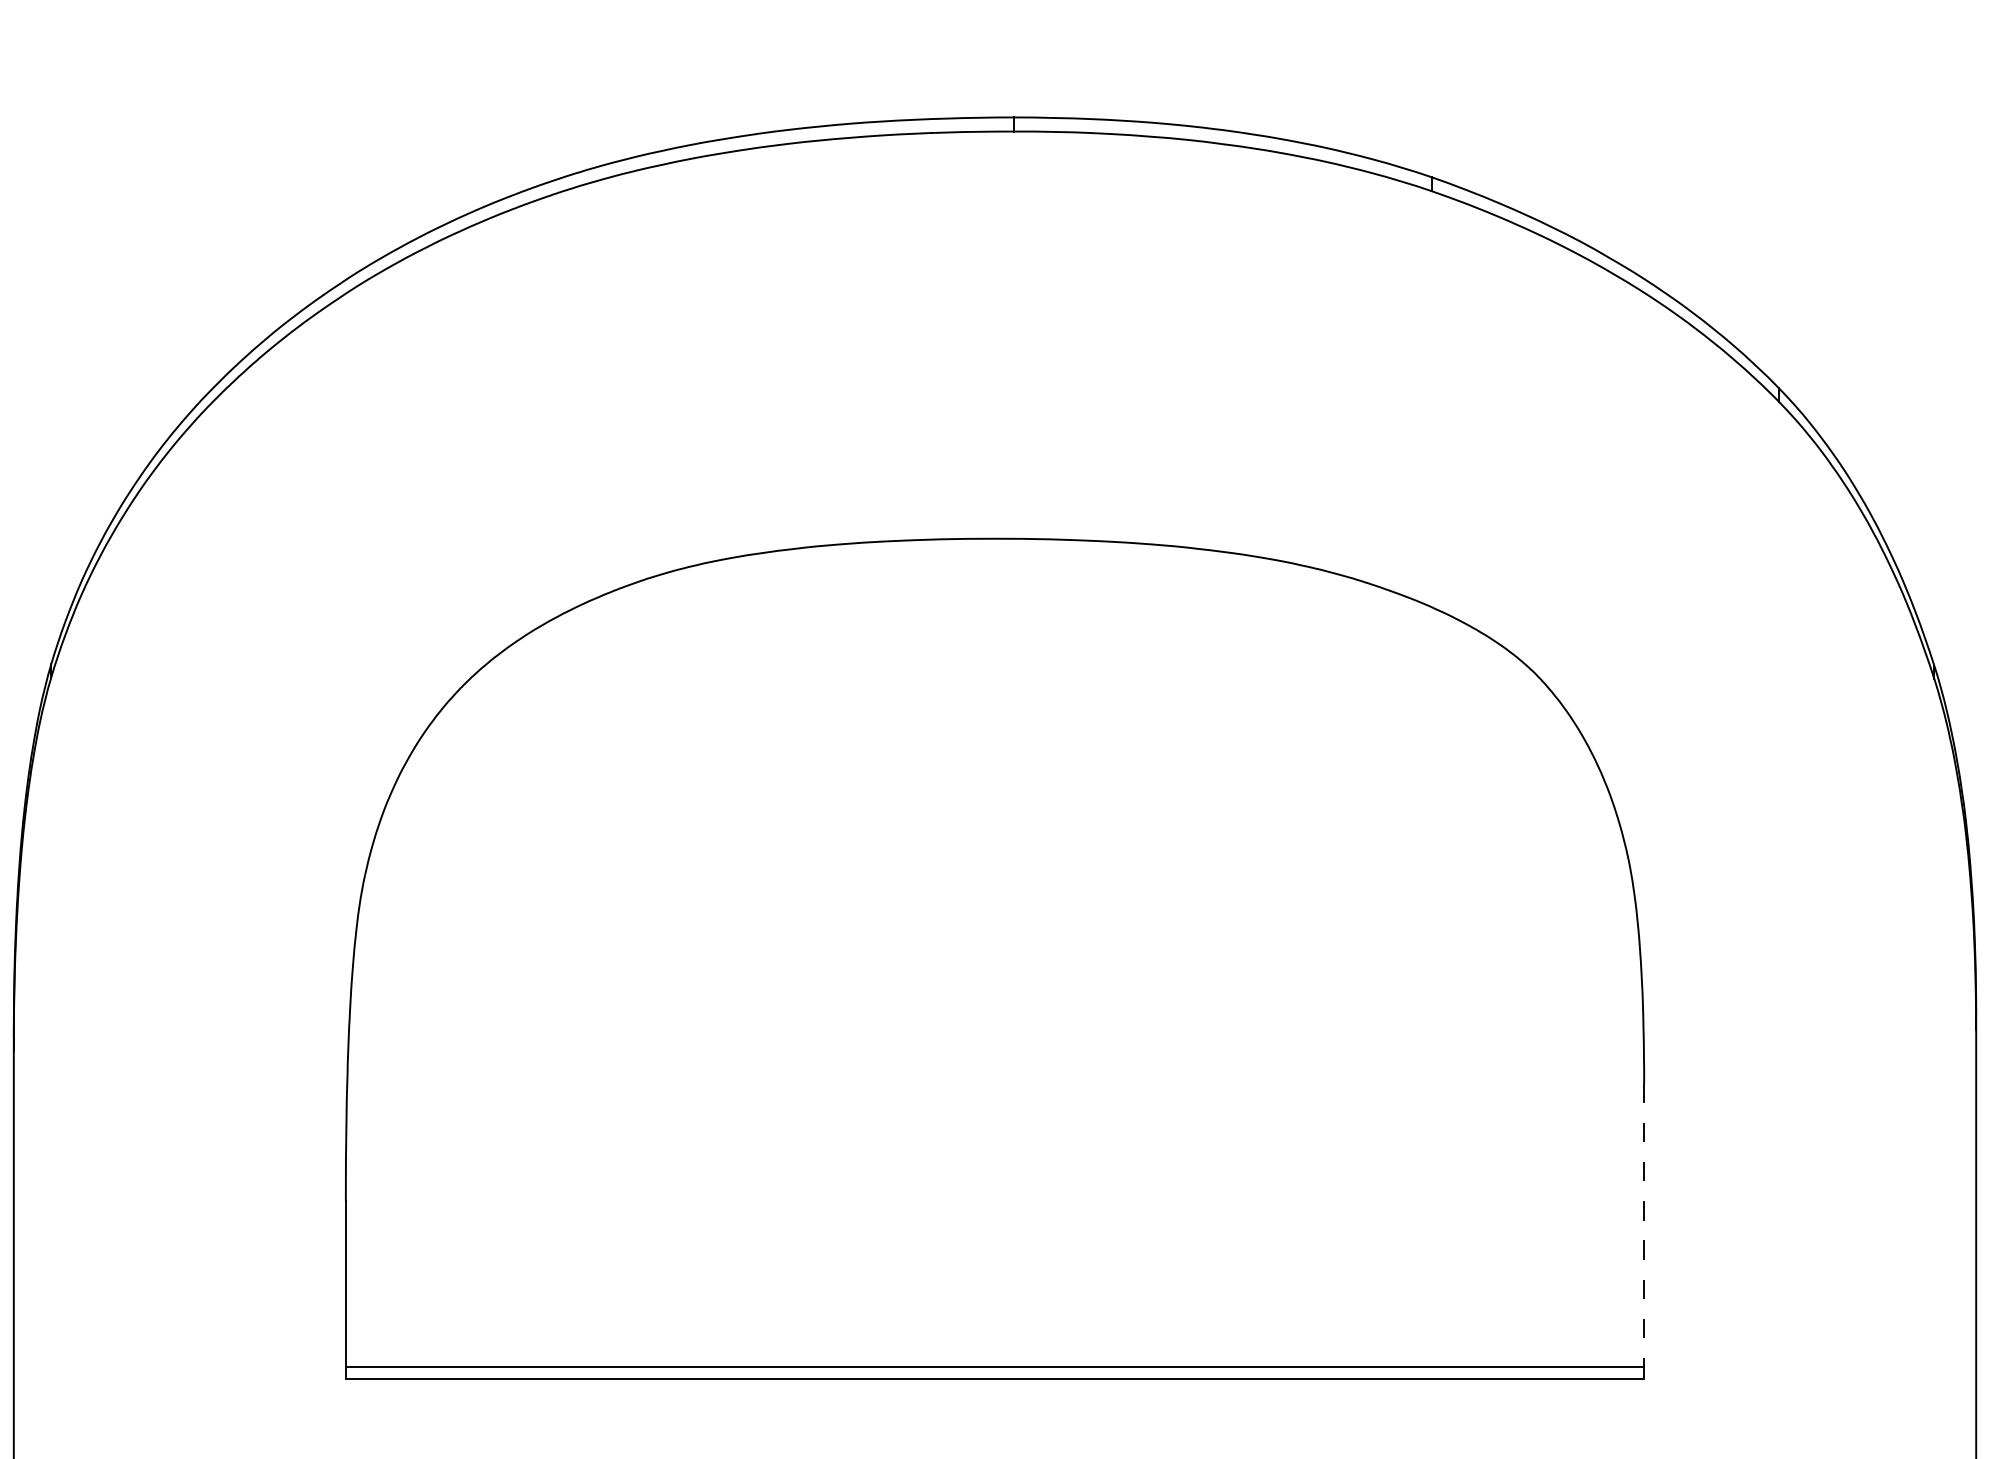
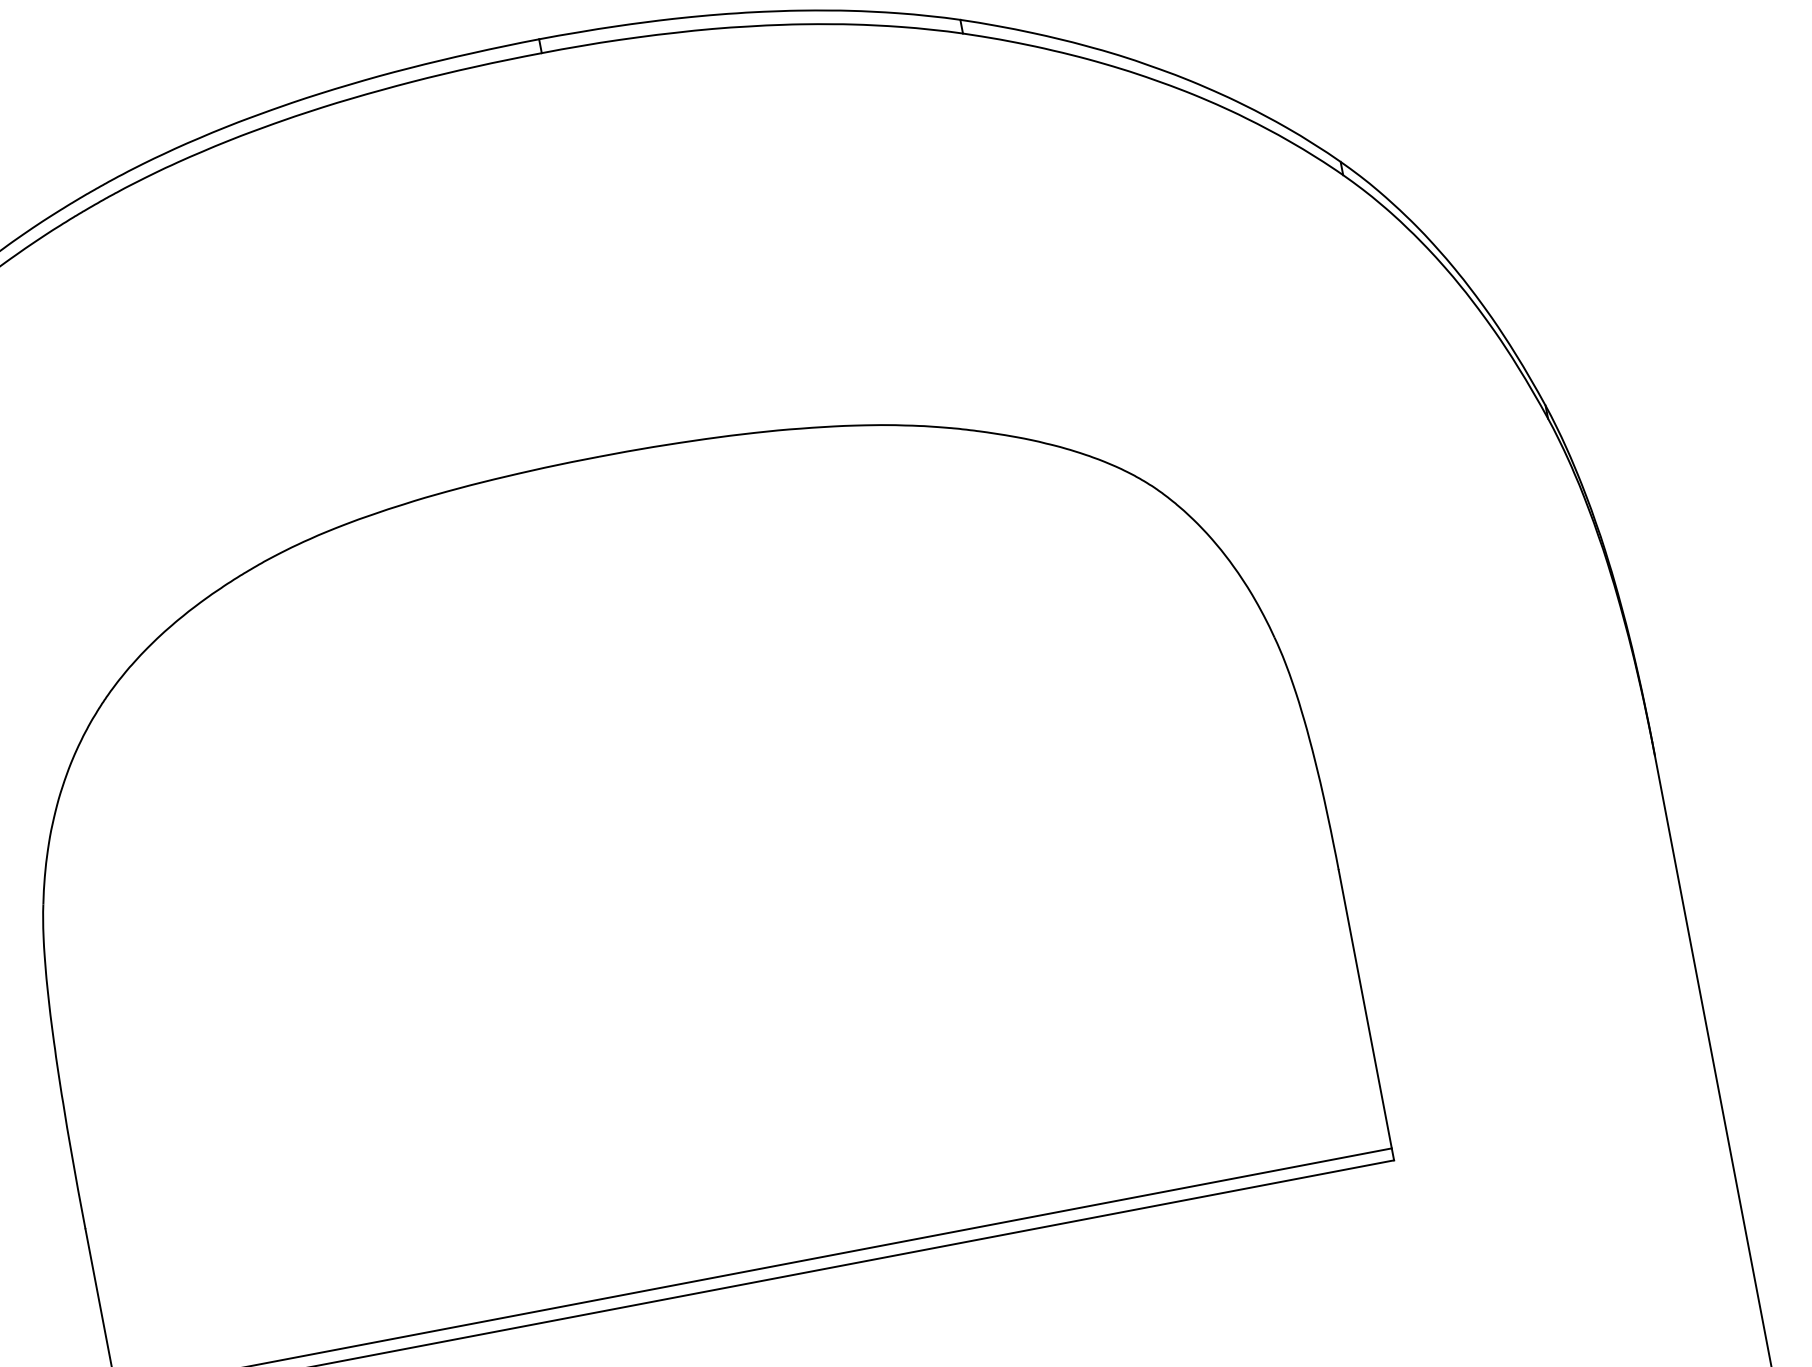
line: (1644, 1231) -> (1366, 1015), dashed -> solid

